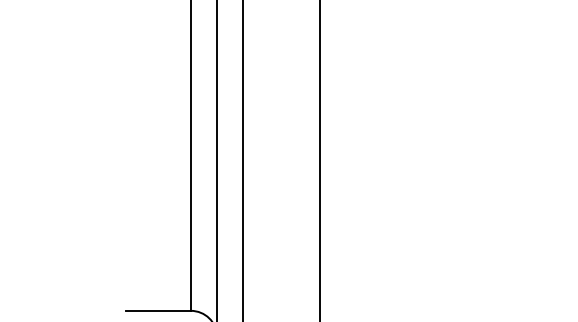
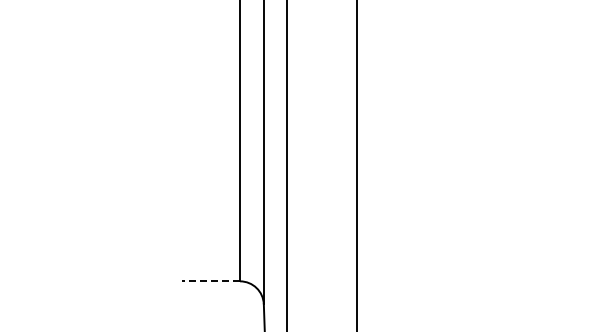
line: (158, 311) -> (210, 281), solid -> dashed

